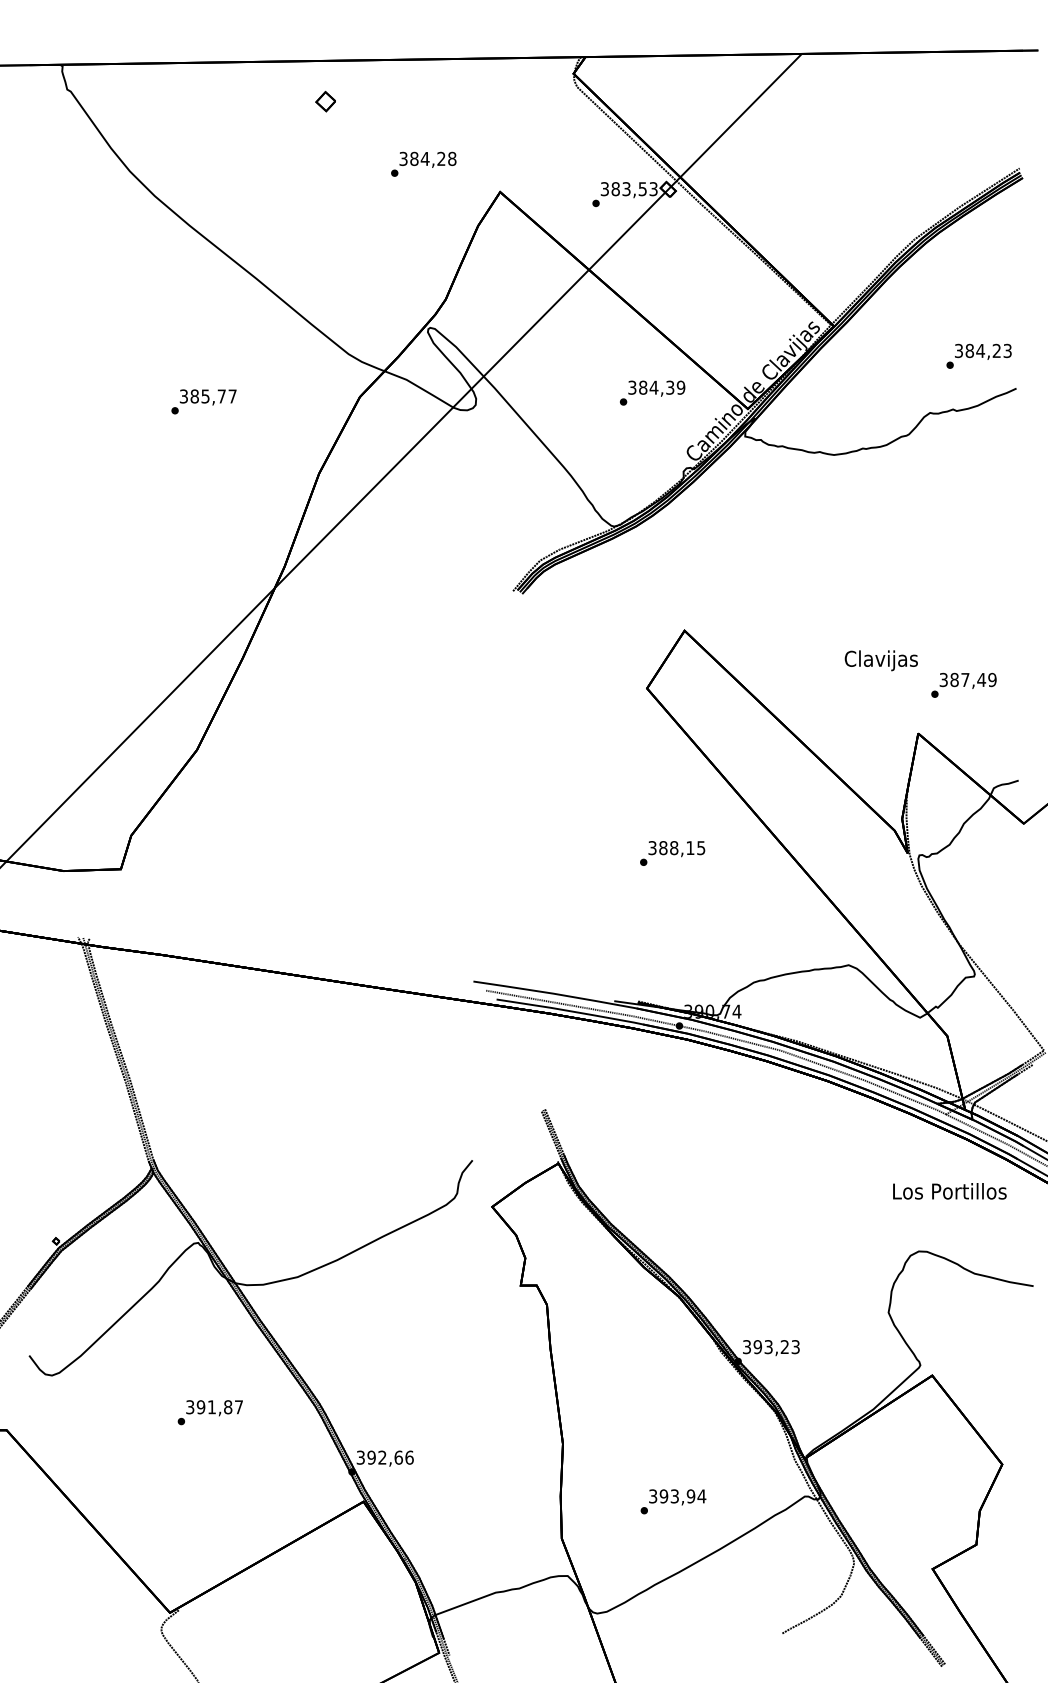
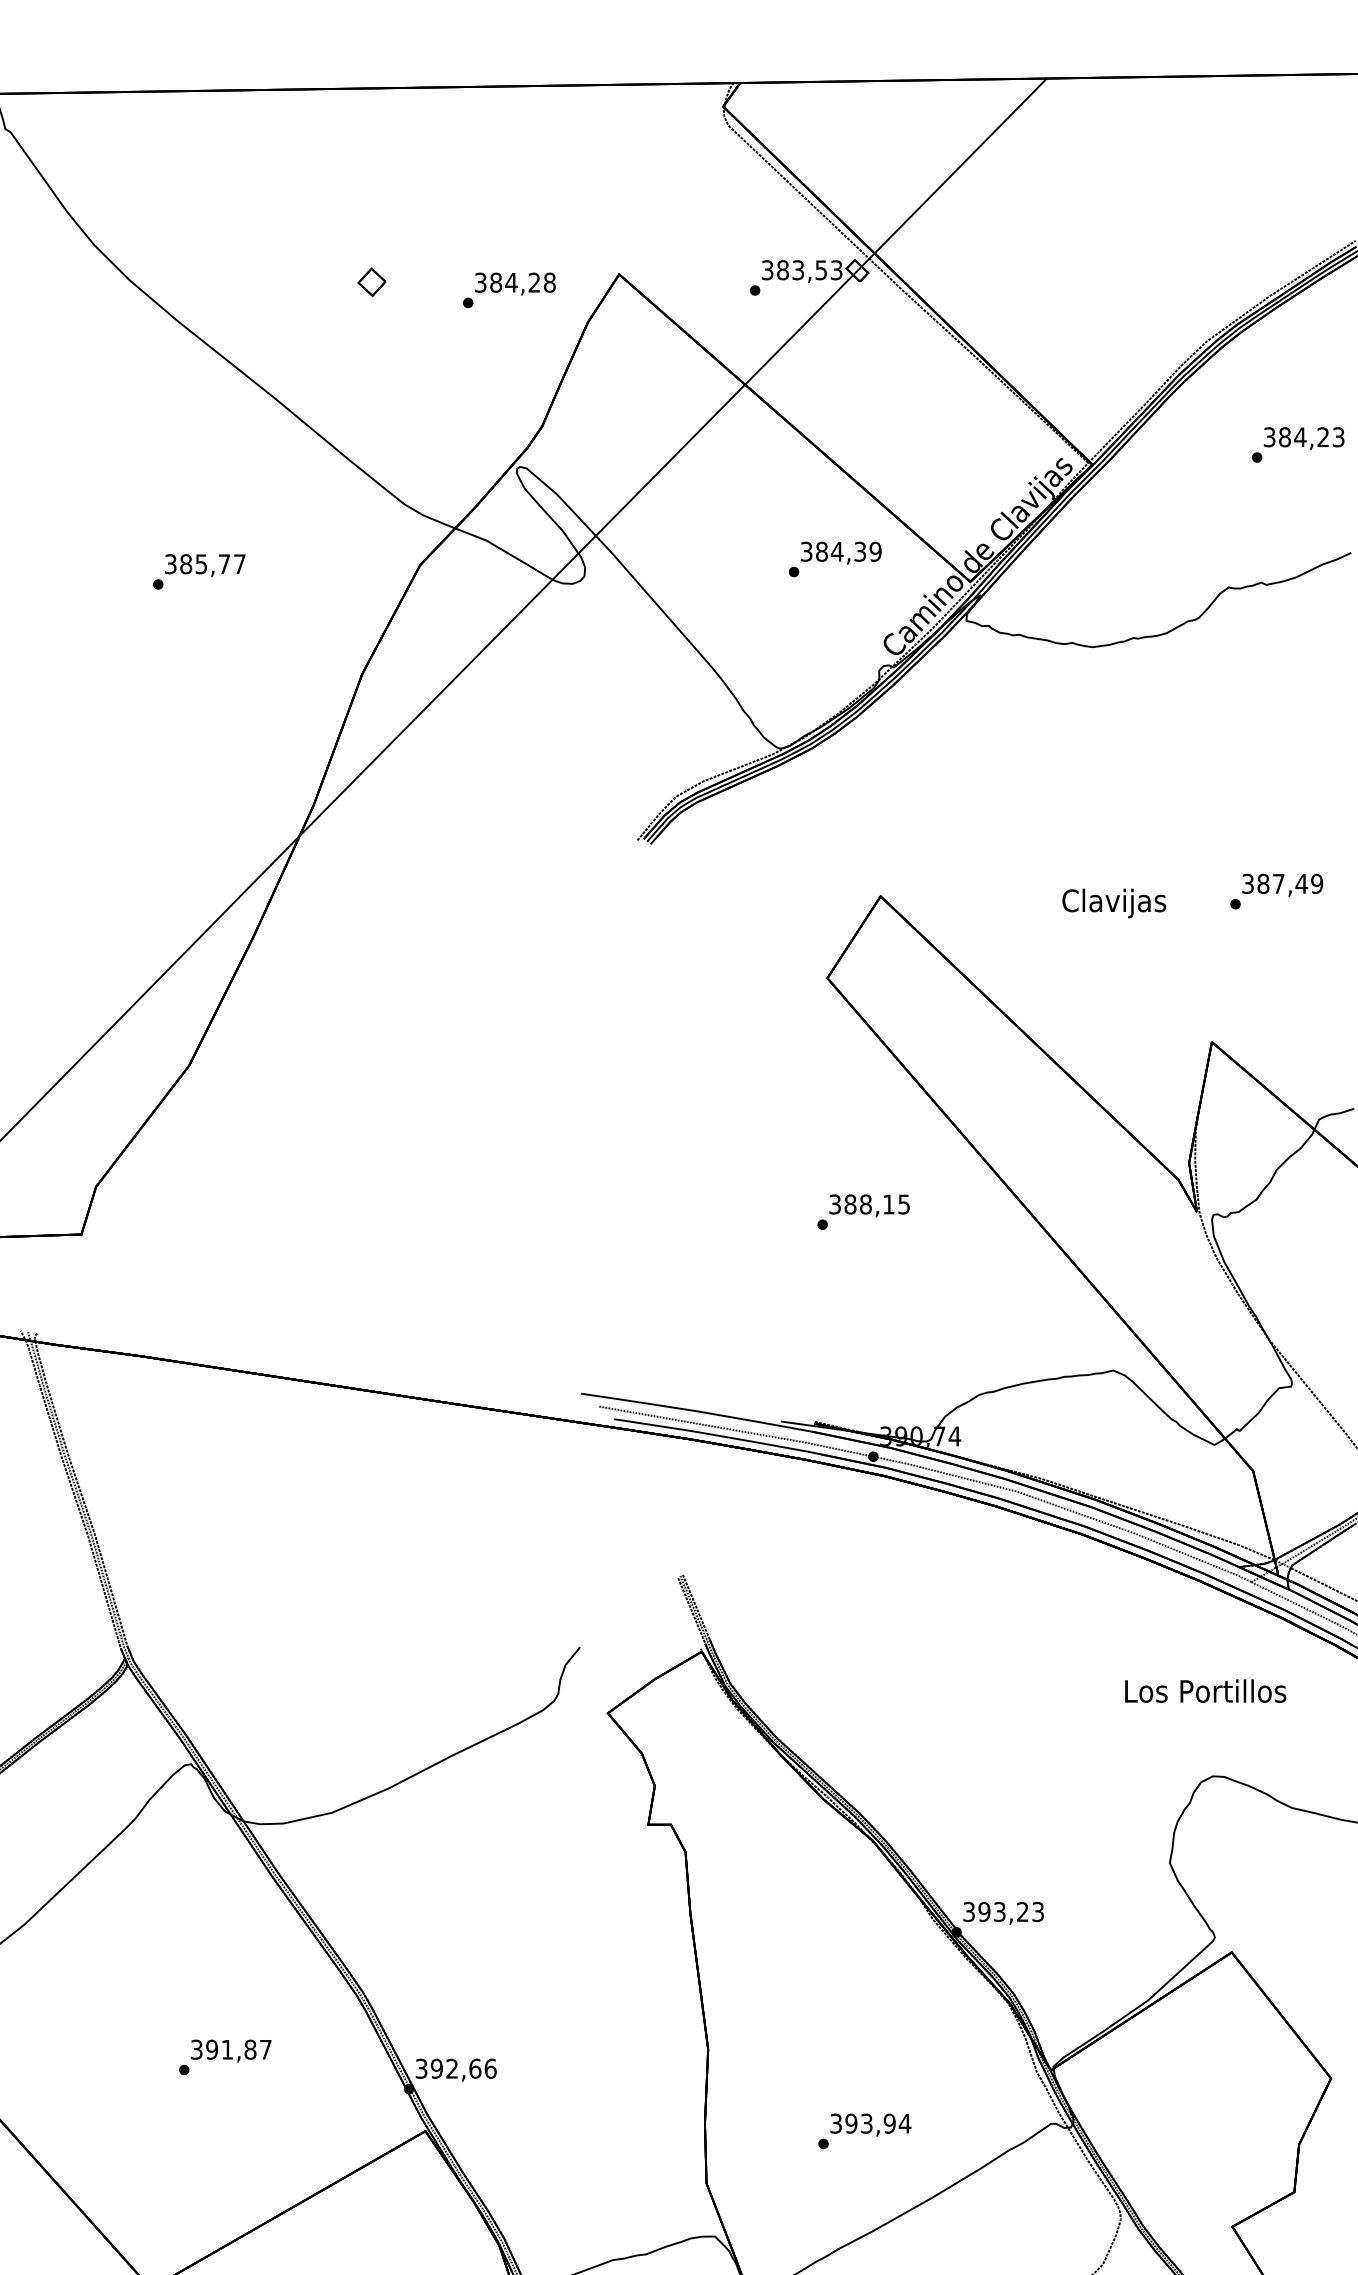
part: (325, 101) -> (371, 282), moved
text: (423, 163) -> (509, 289), moved
text: (978, 355) -> (1297, 443), moved
text: (880, 660) -> (1113, 903), moved
text: (963, 684) -> (1276, 890), moved
text: (949, 1191) -> (1205, 1691), moved
text: (209, 1412) -> (224, 2057), moved

